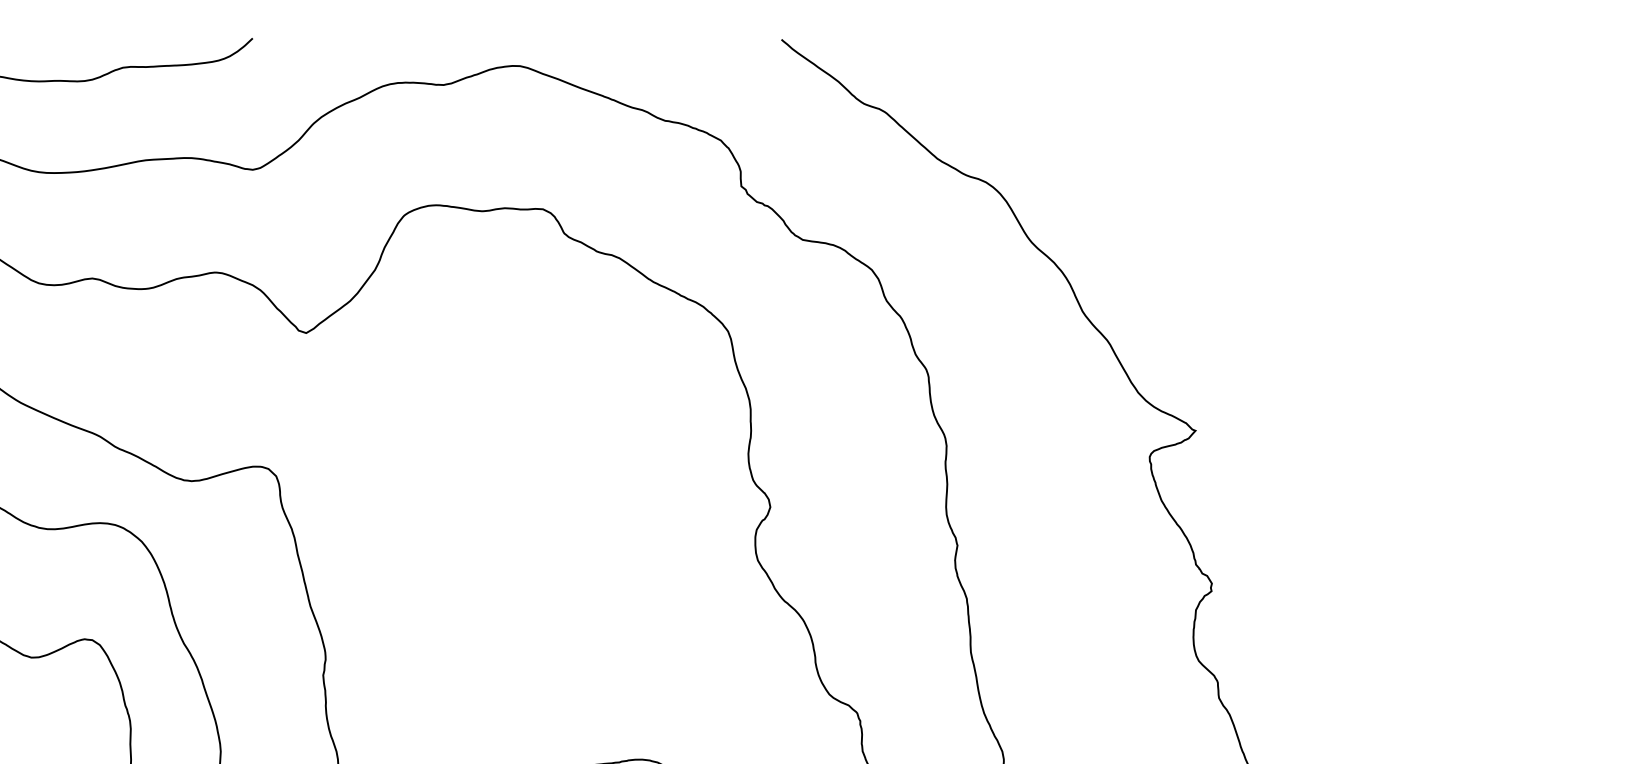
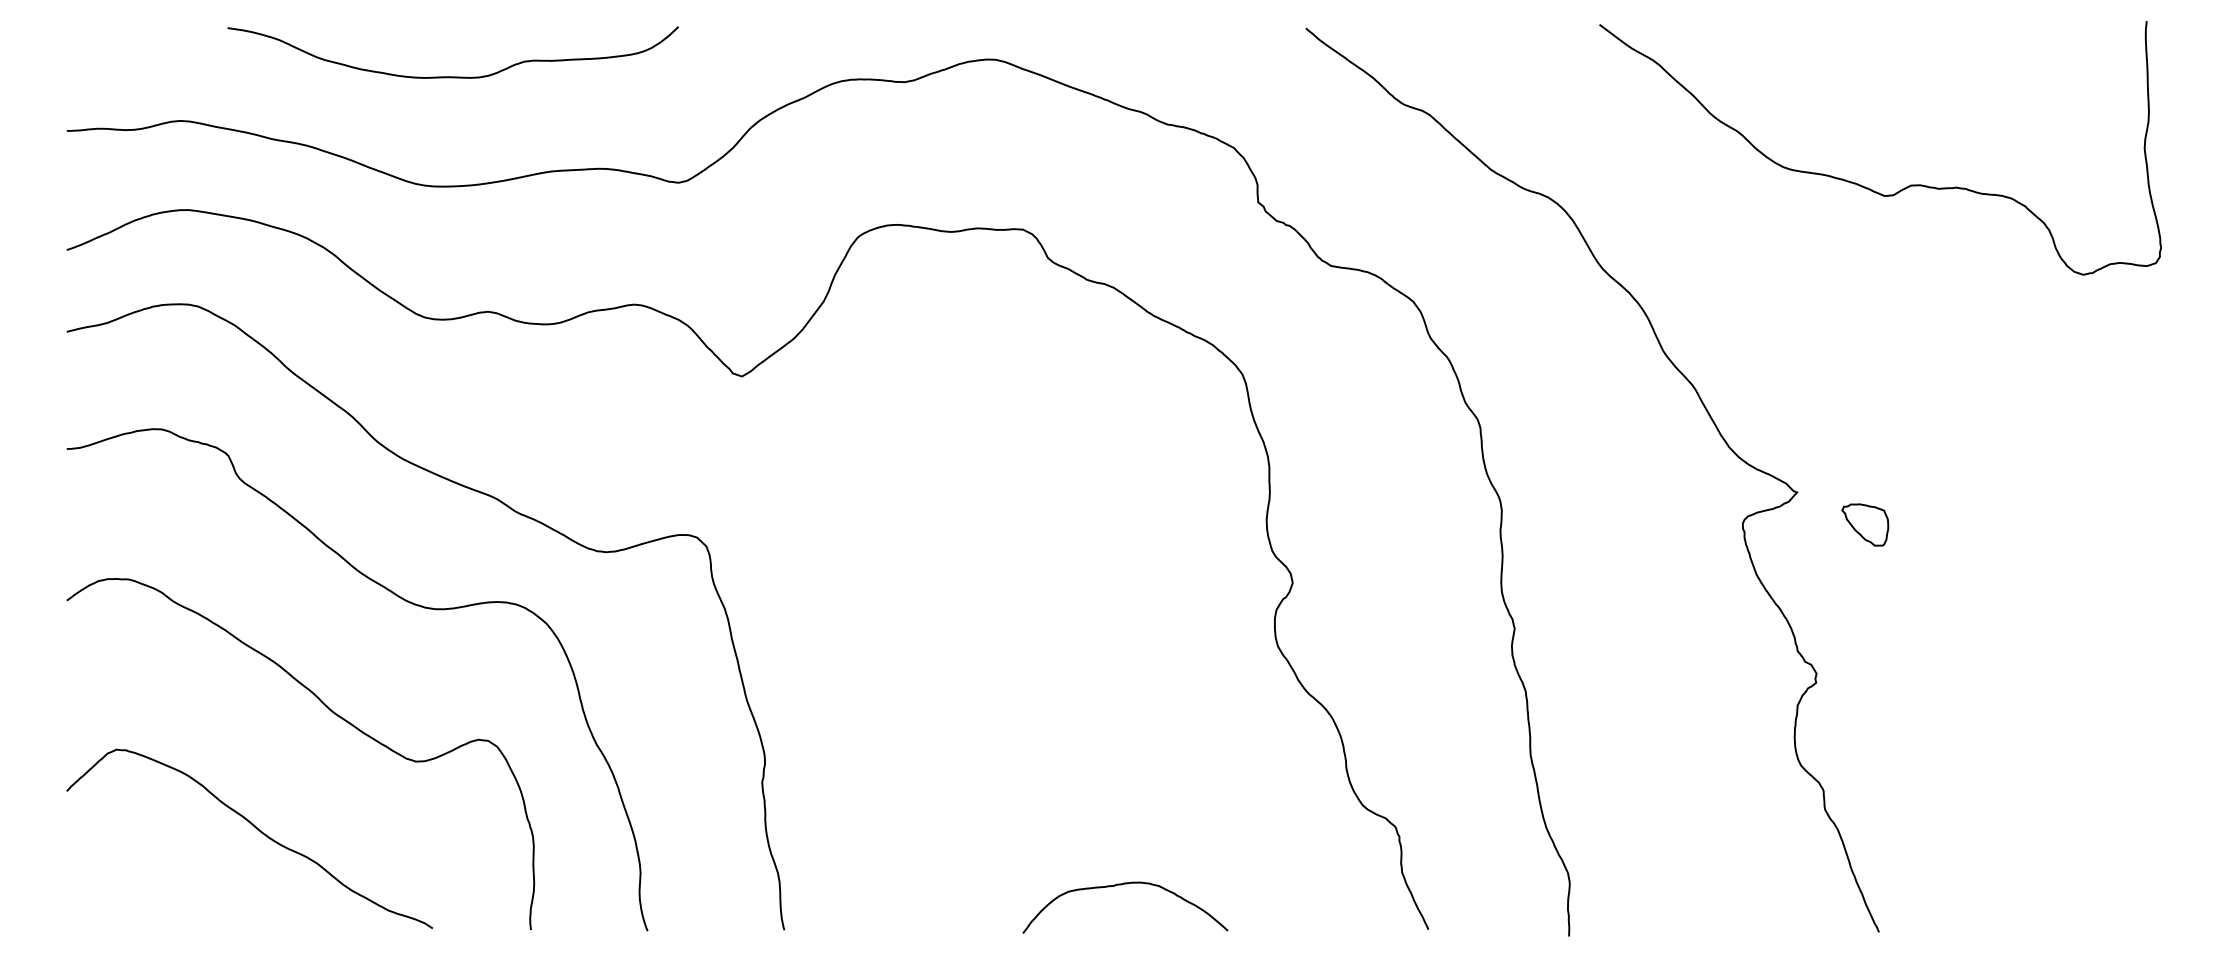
curve: (1253, 172) -> (1865, 186), added
part: (1253, 457) -> (1865, 524), added

